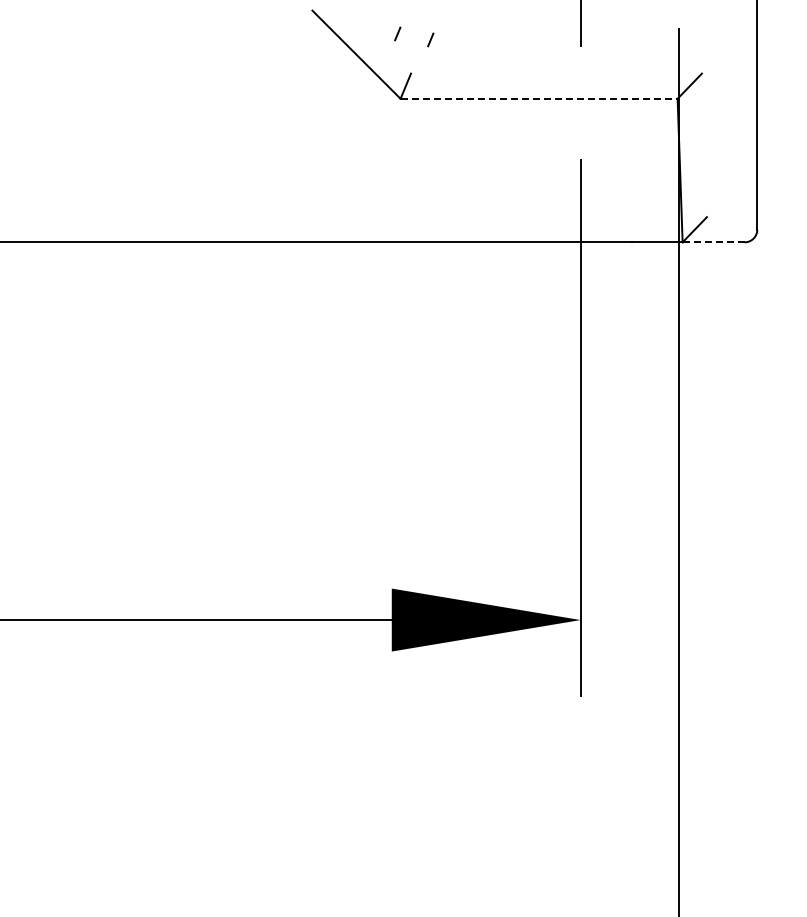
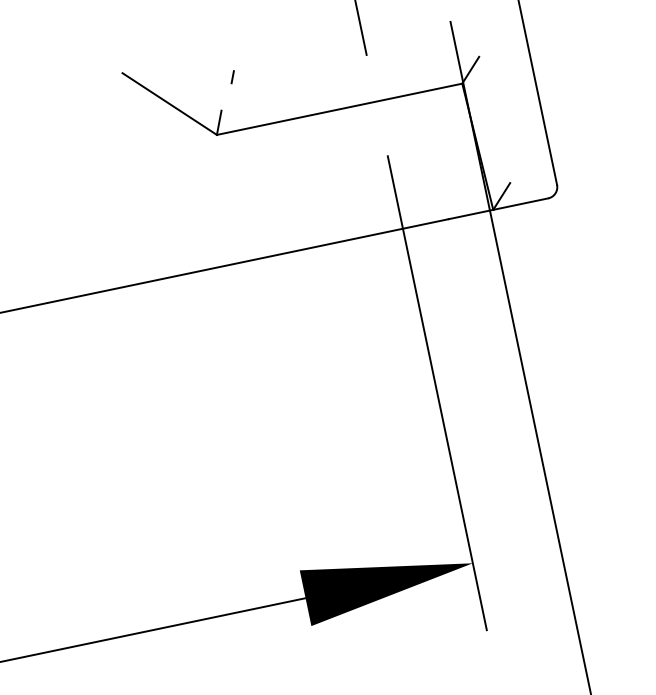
line: (397, 33) -> (202, 77), removed
line: (539, 98) -> (339, 108), dashed -> solid
line: (714, 242) -> (521, 204), dashed -> solid

